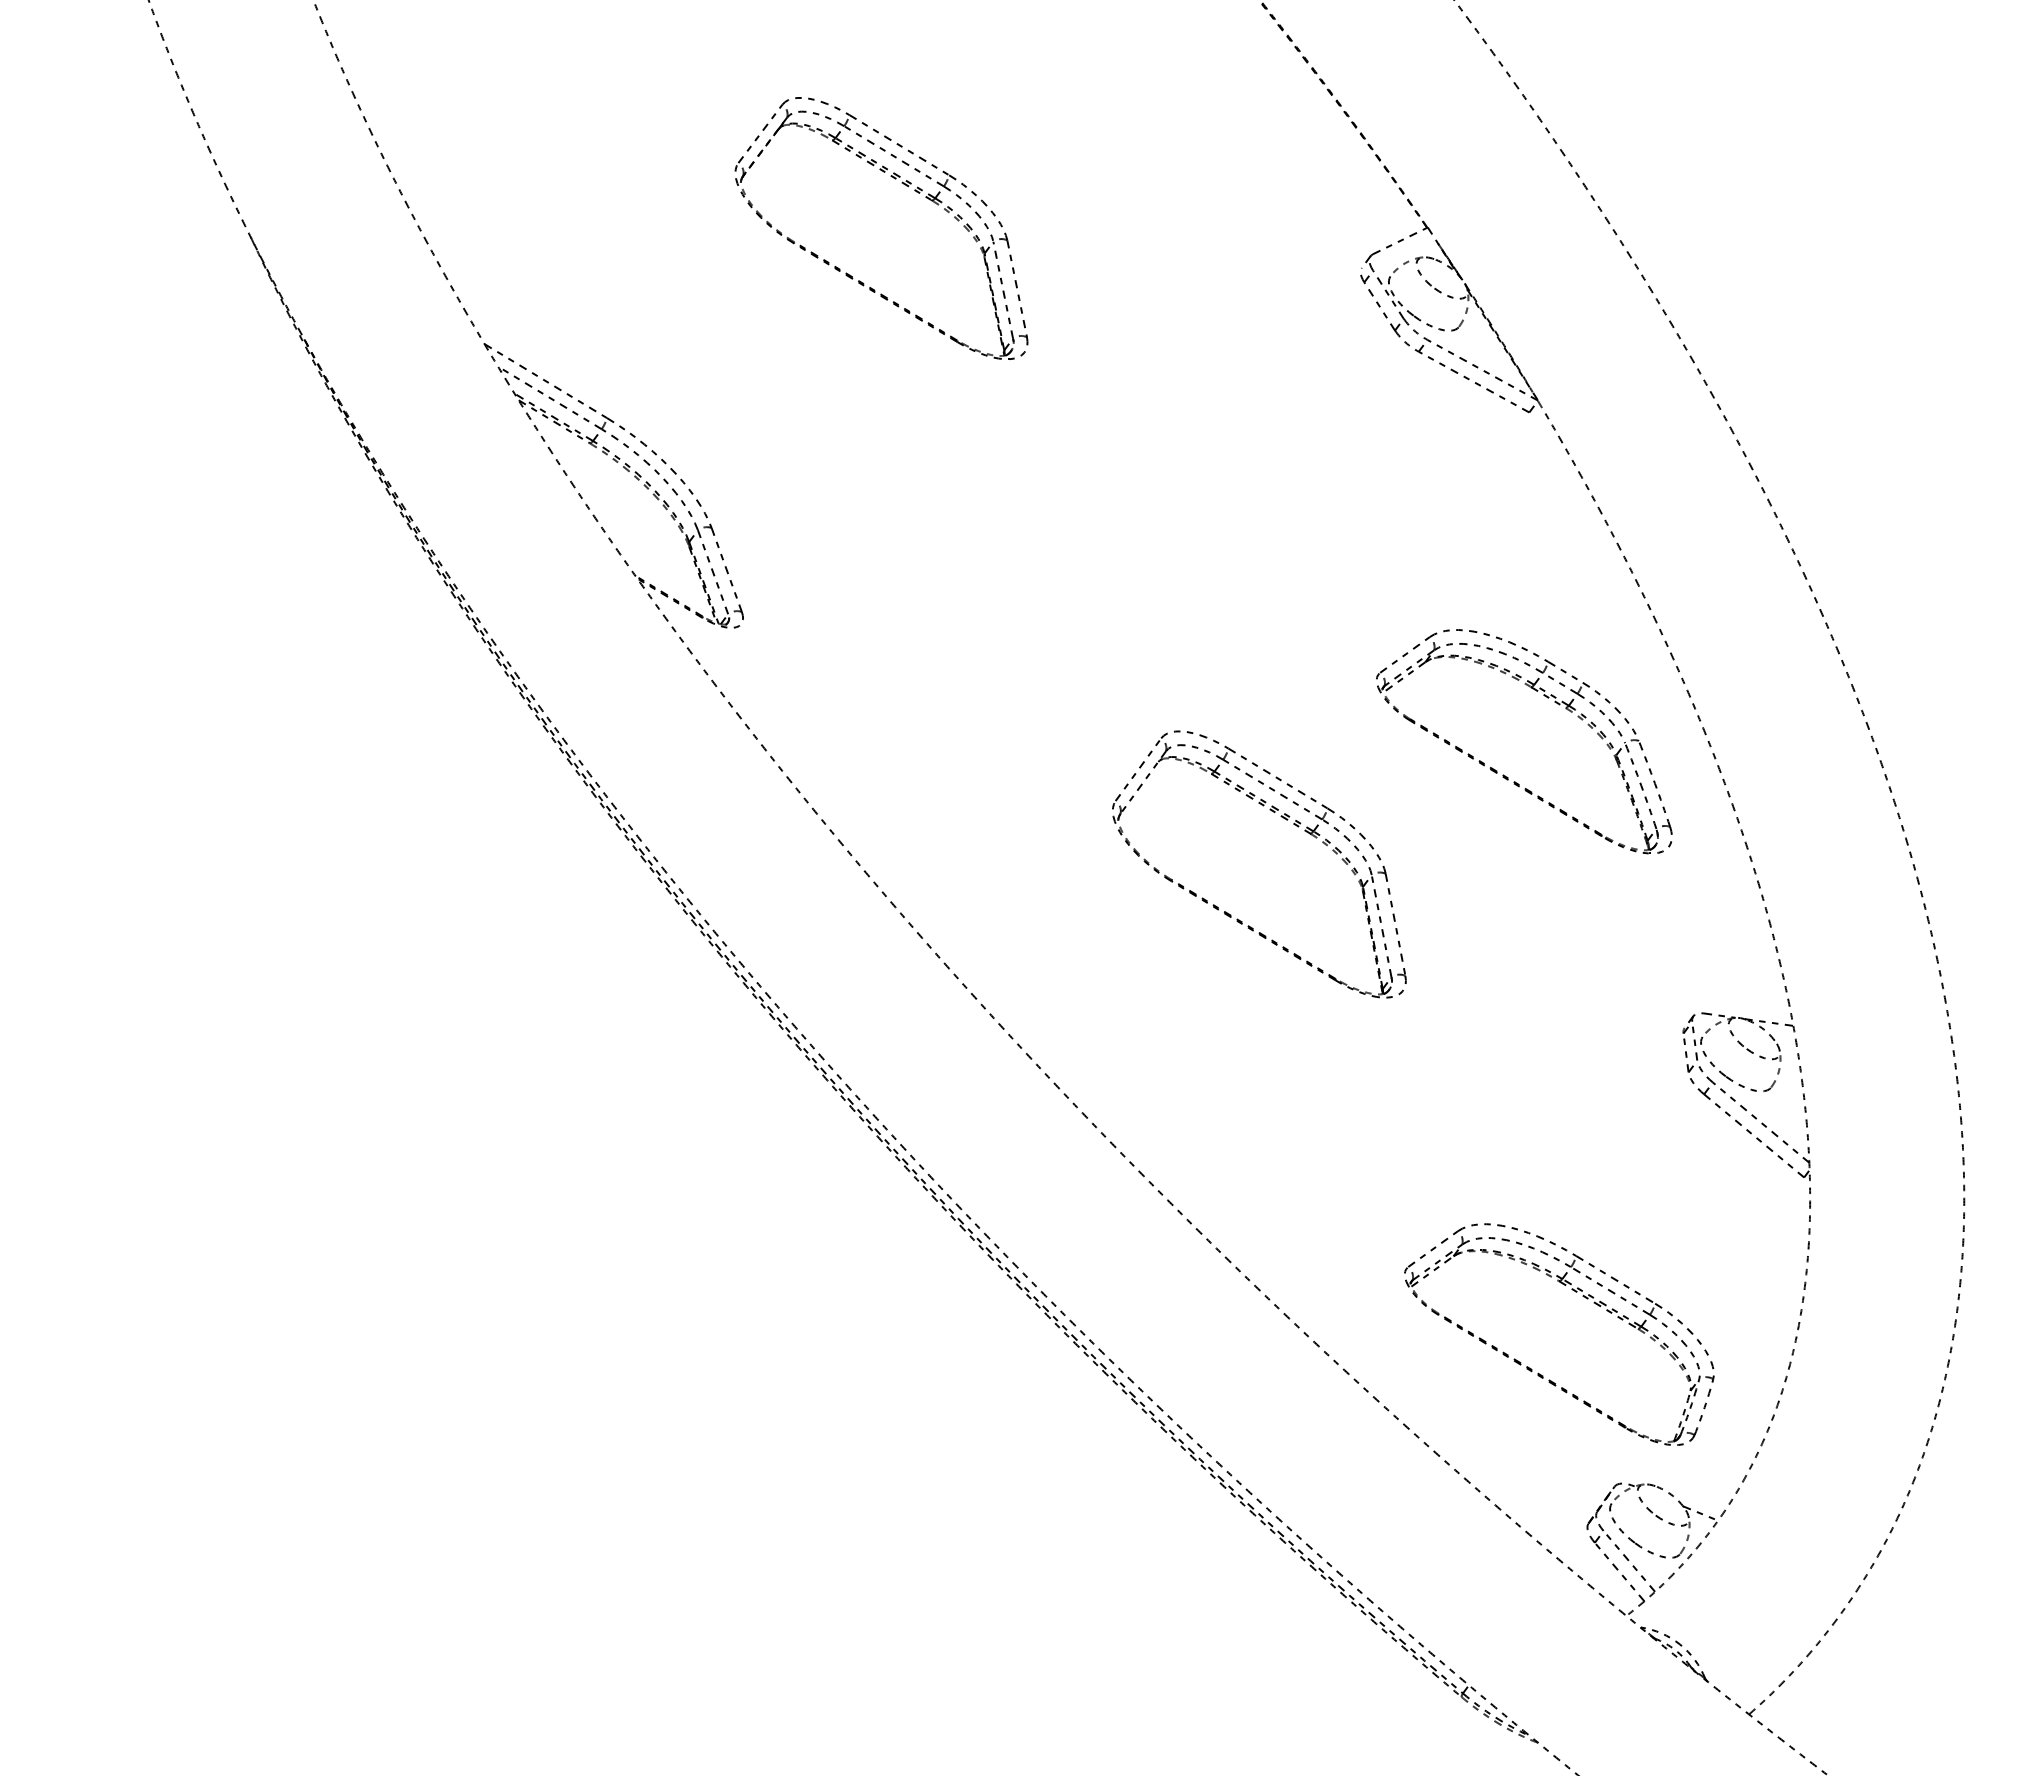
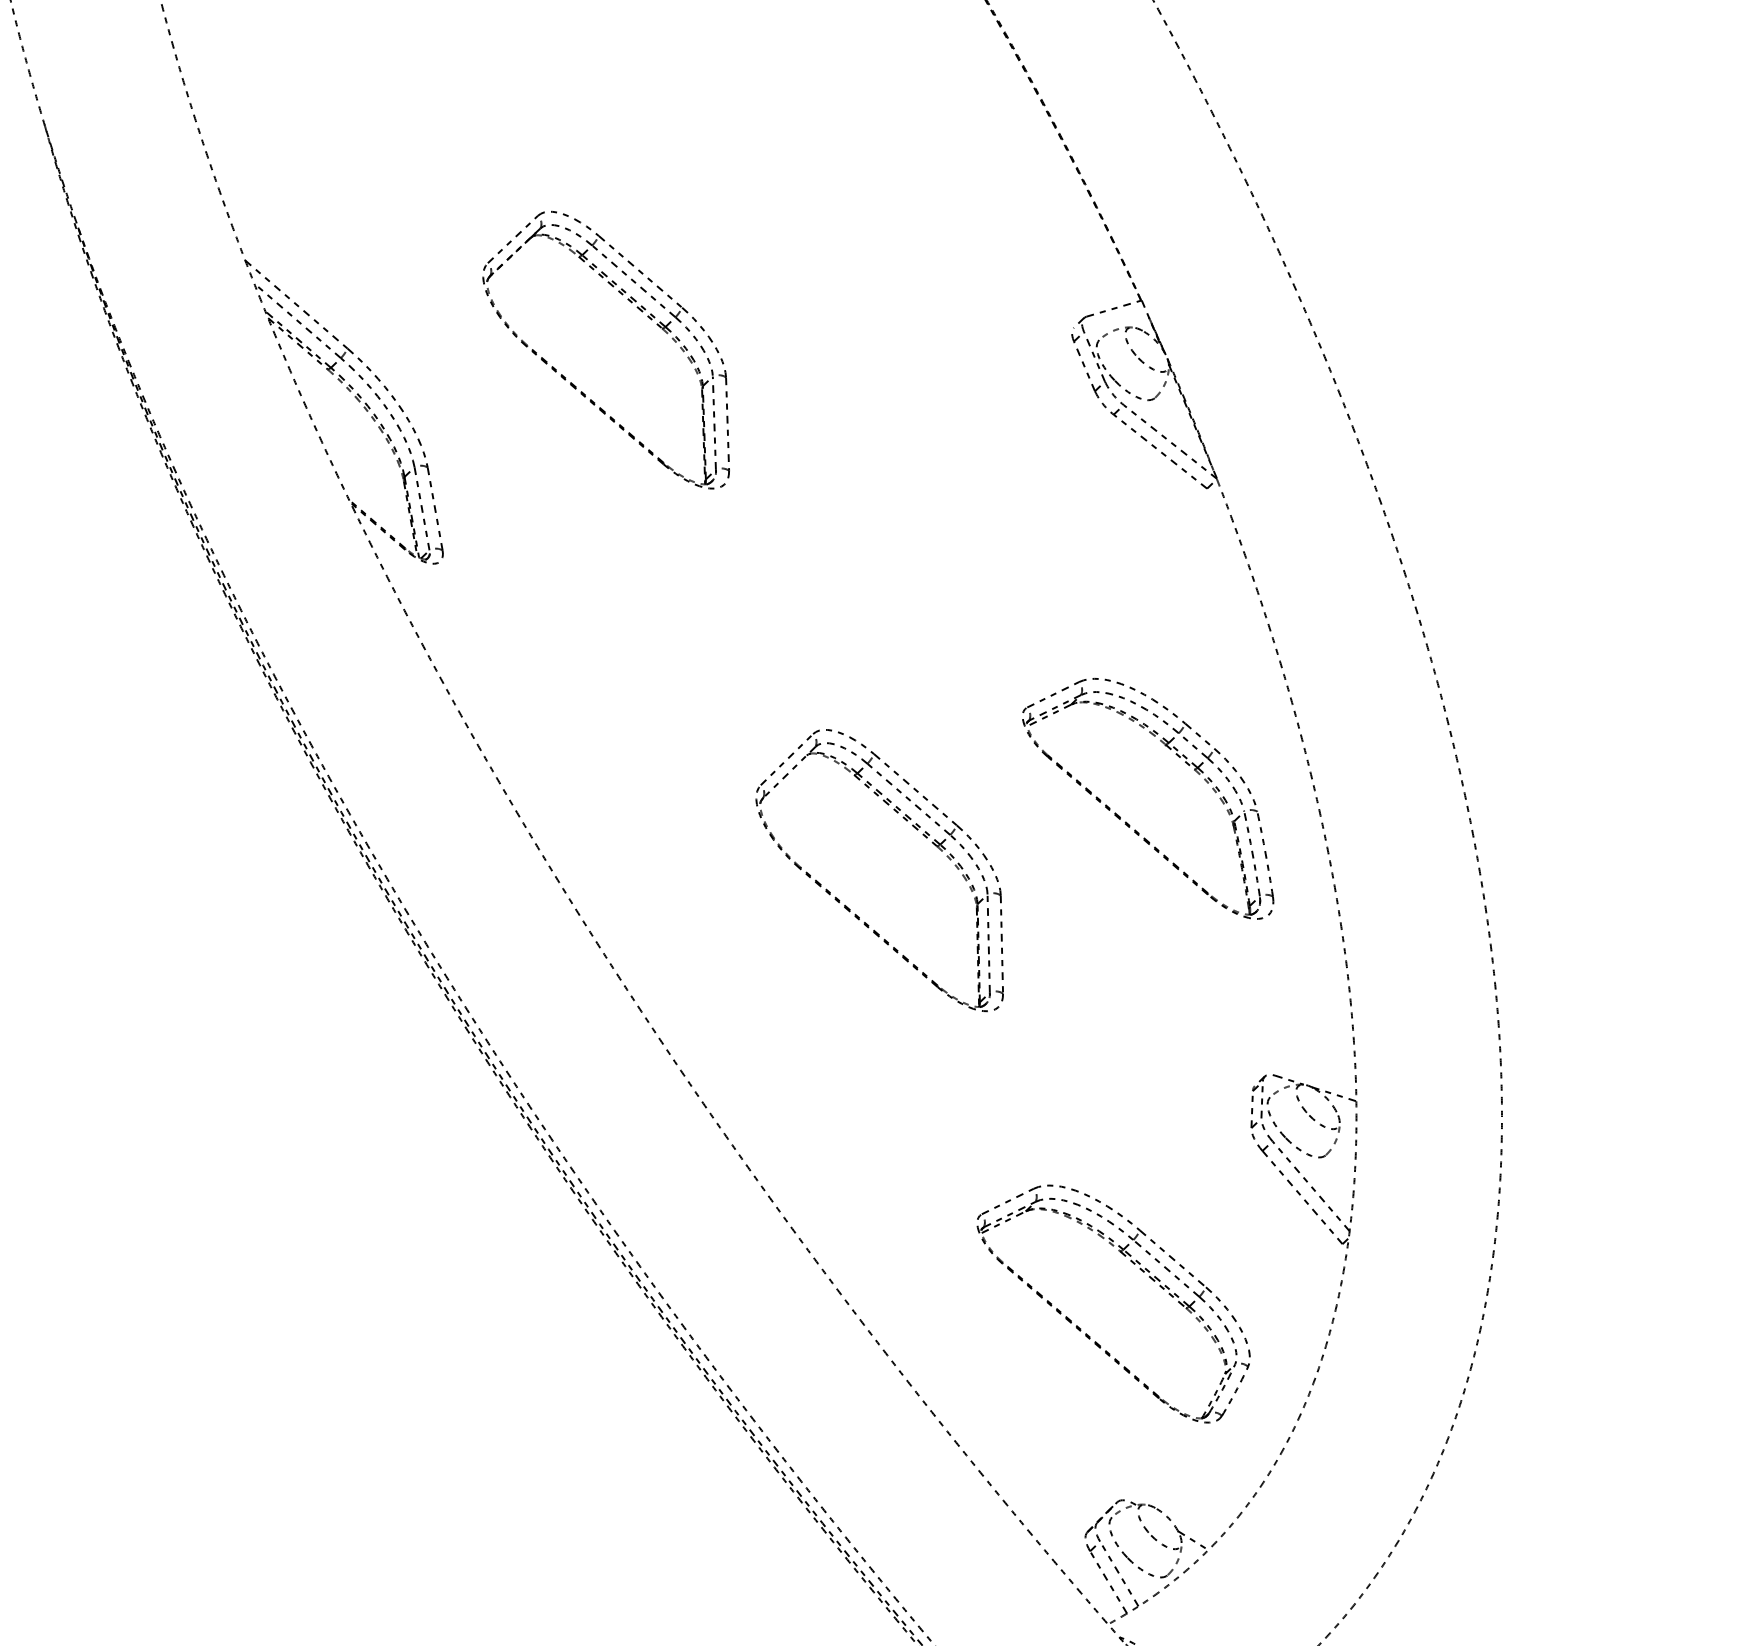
part: (906, 186) -> (640, 311), moved
part: (1538, 1372) -> (1086, 1332), moved

